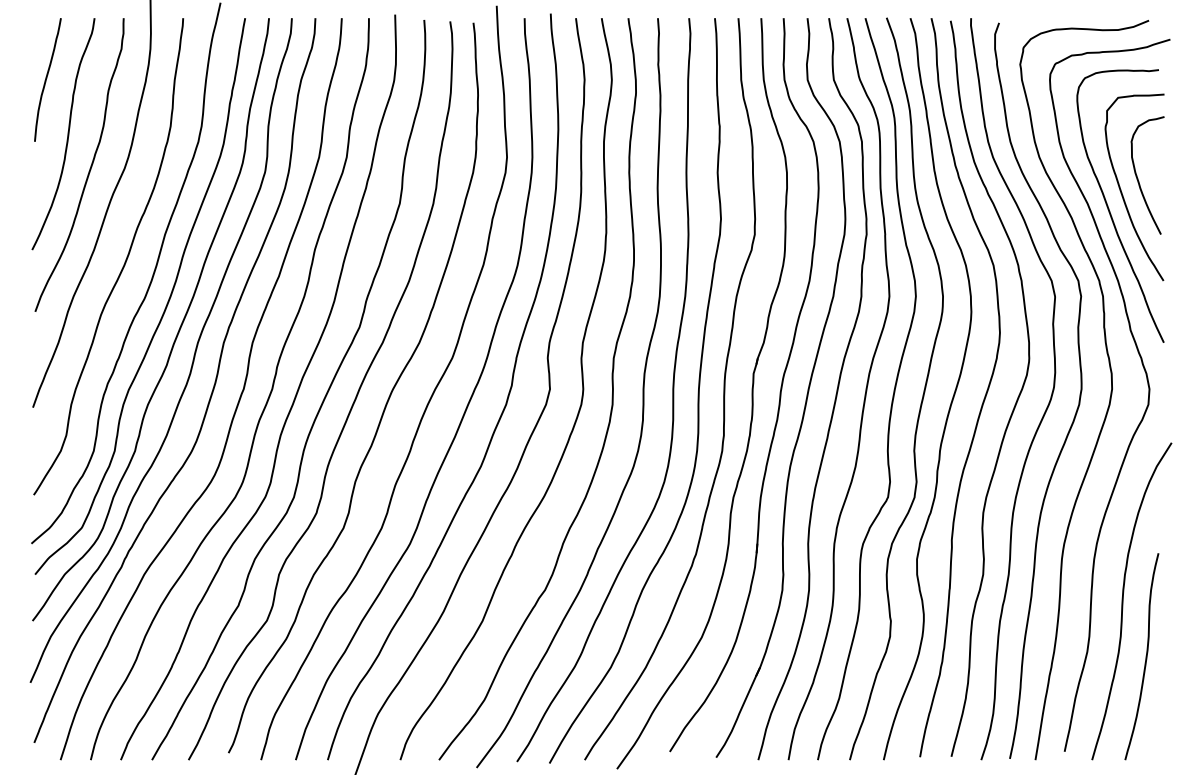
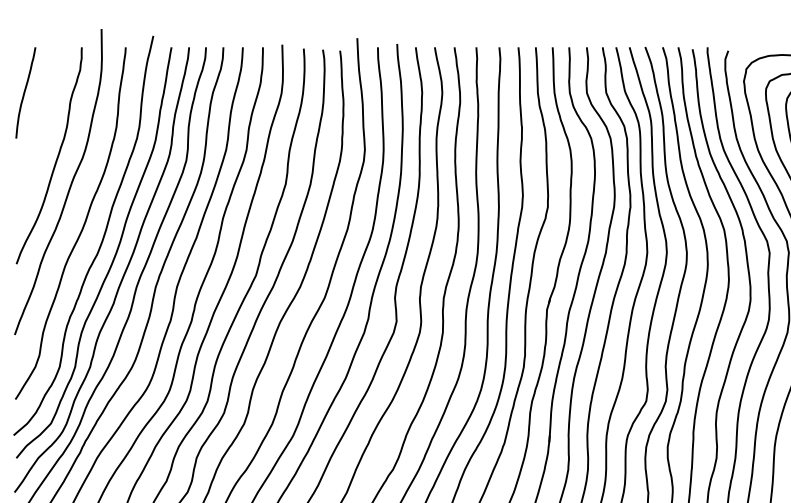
curve: (67, 134) -> (40, 133), removed

